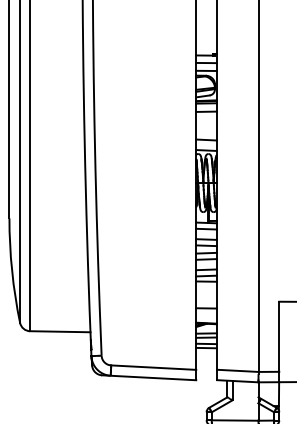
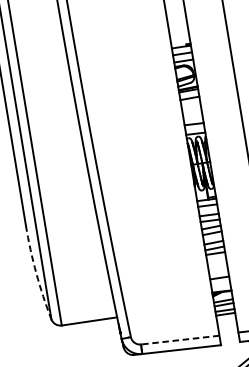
arc: (12, 270) -> (36, 272), solid -> dashed
line: (153, 367) -> (180, 340), solid -> dashed

